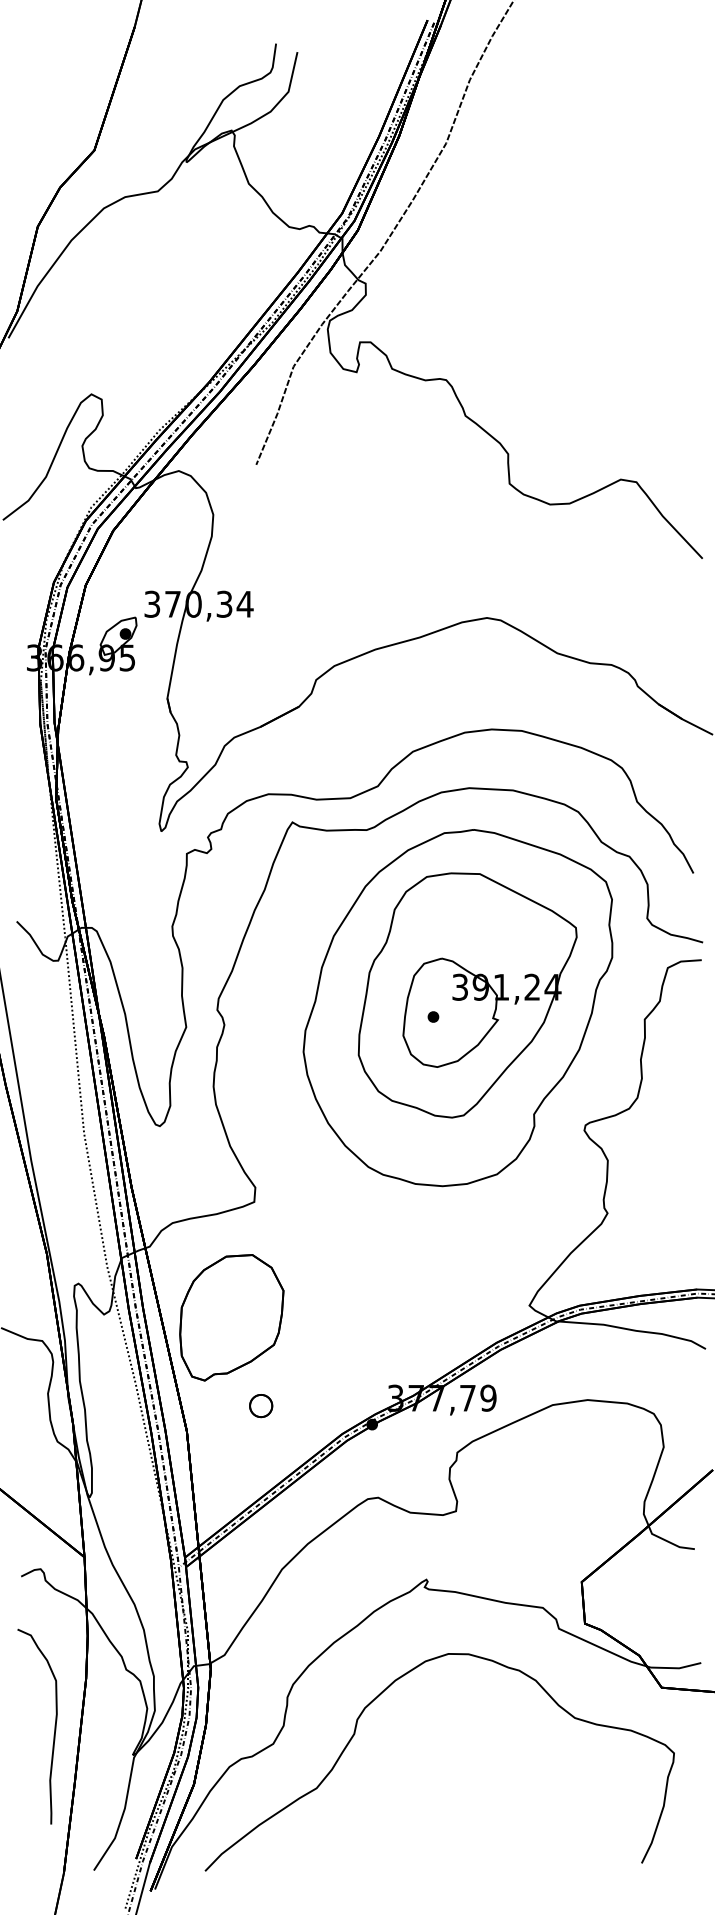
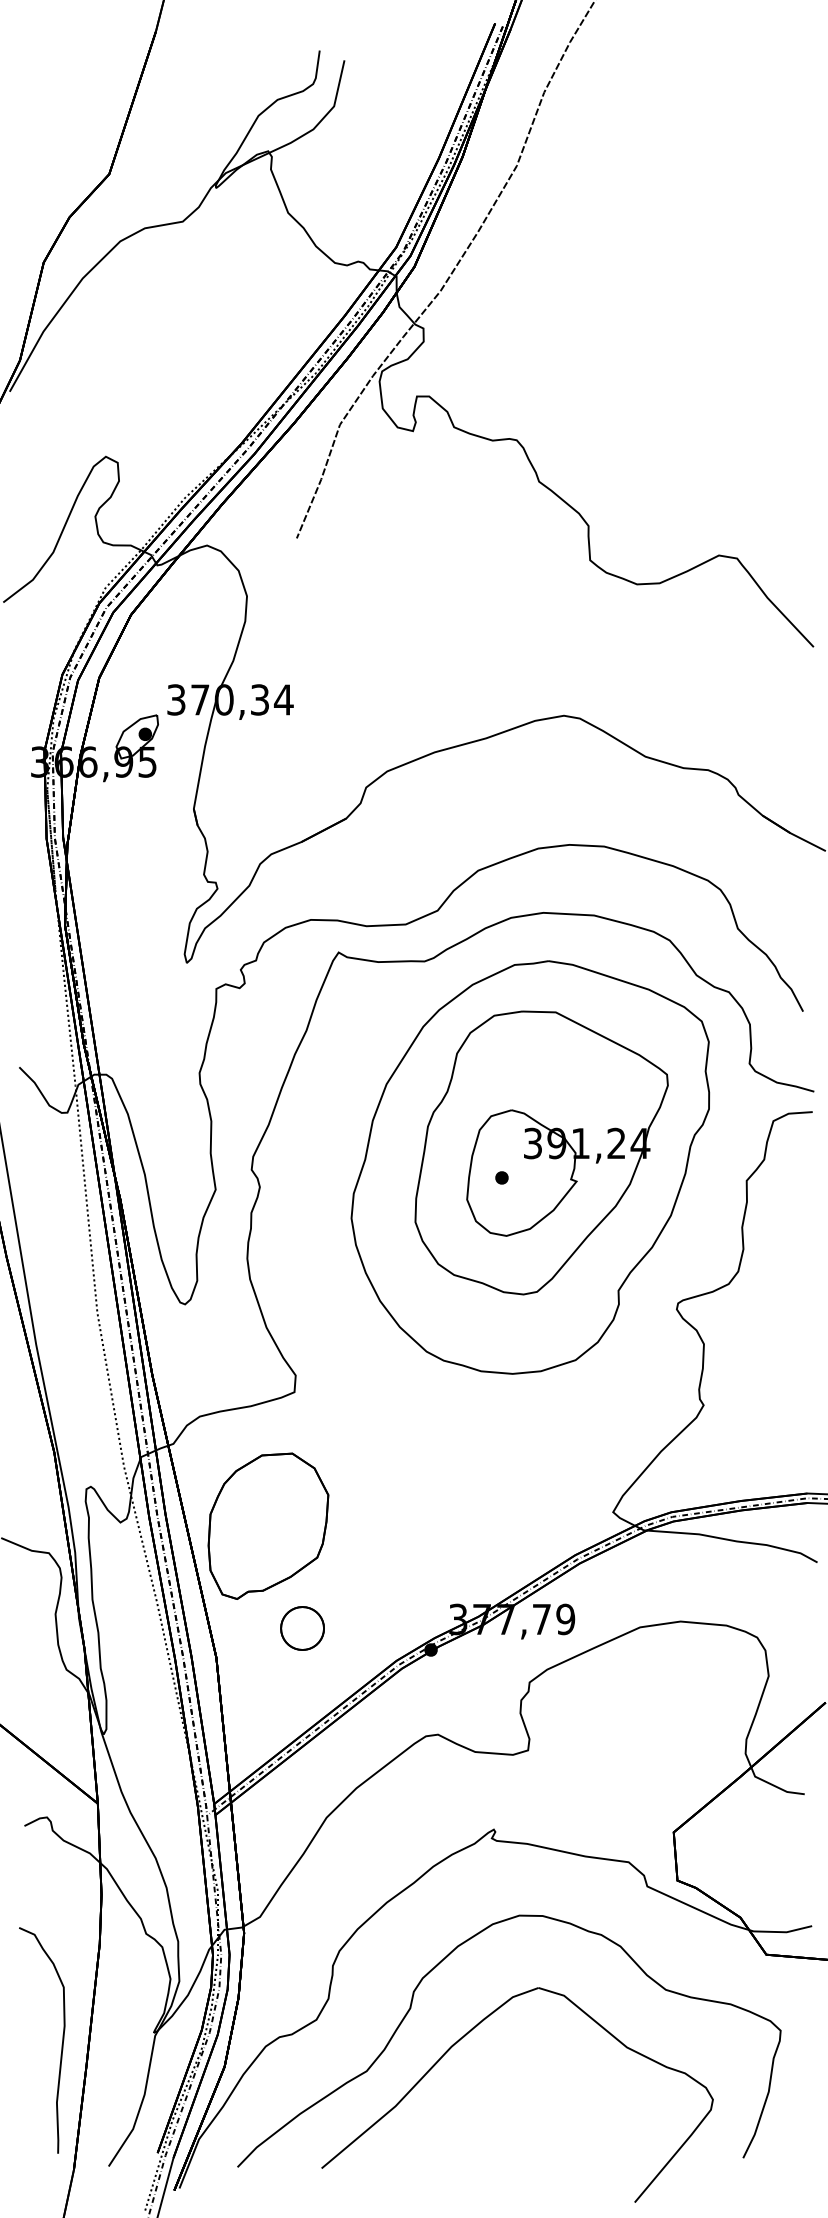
part: (260, 1405) -> (301, 1627), size x1.67
curve: (54, 1726) -> (61, 2040), moved
part: (404, 1756) -> (468, 2034), added

